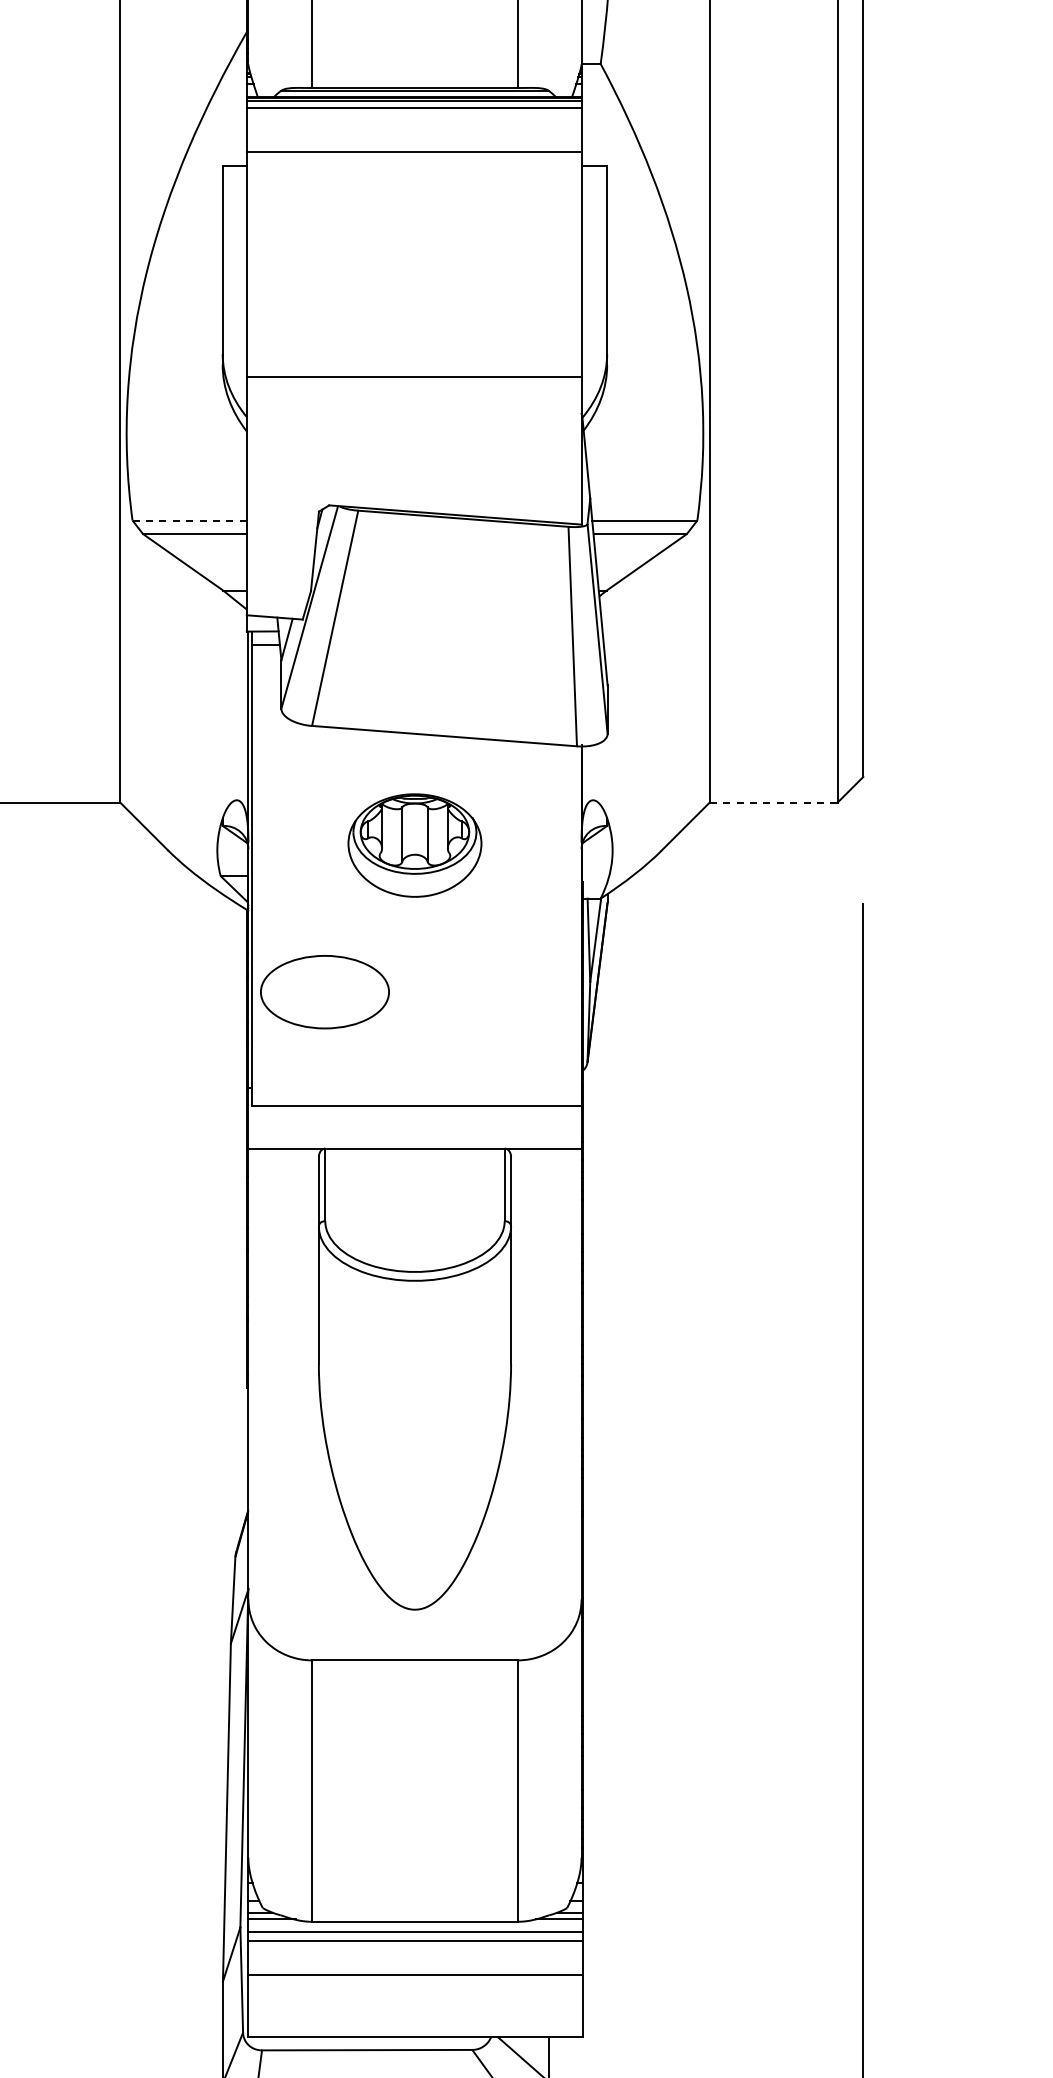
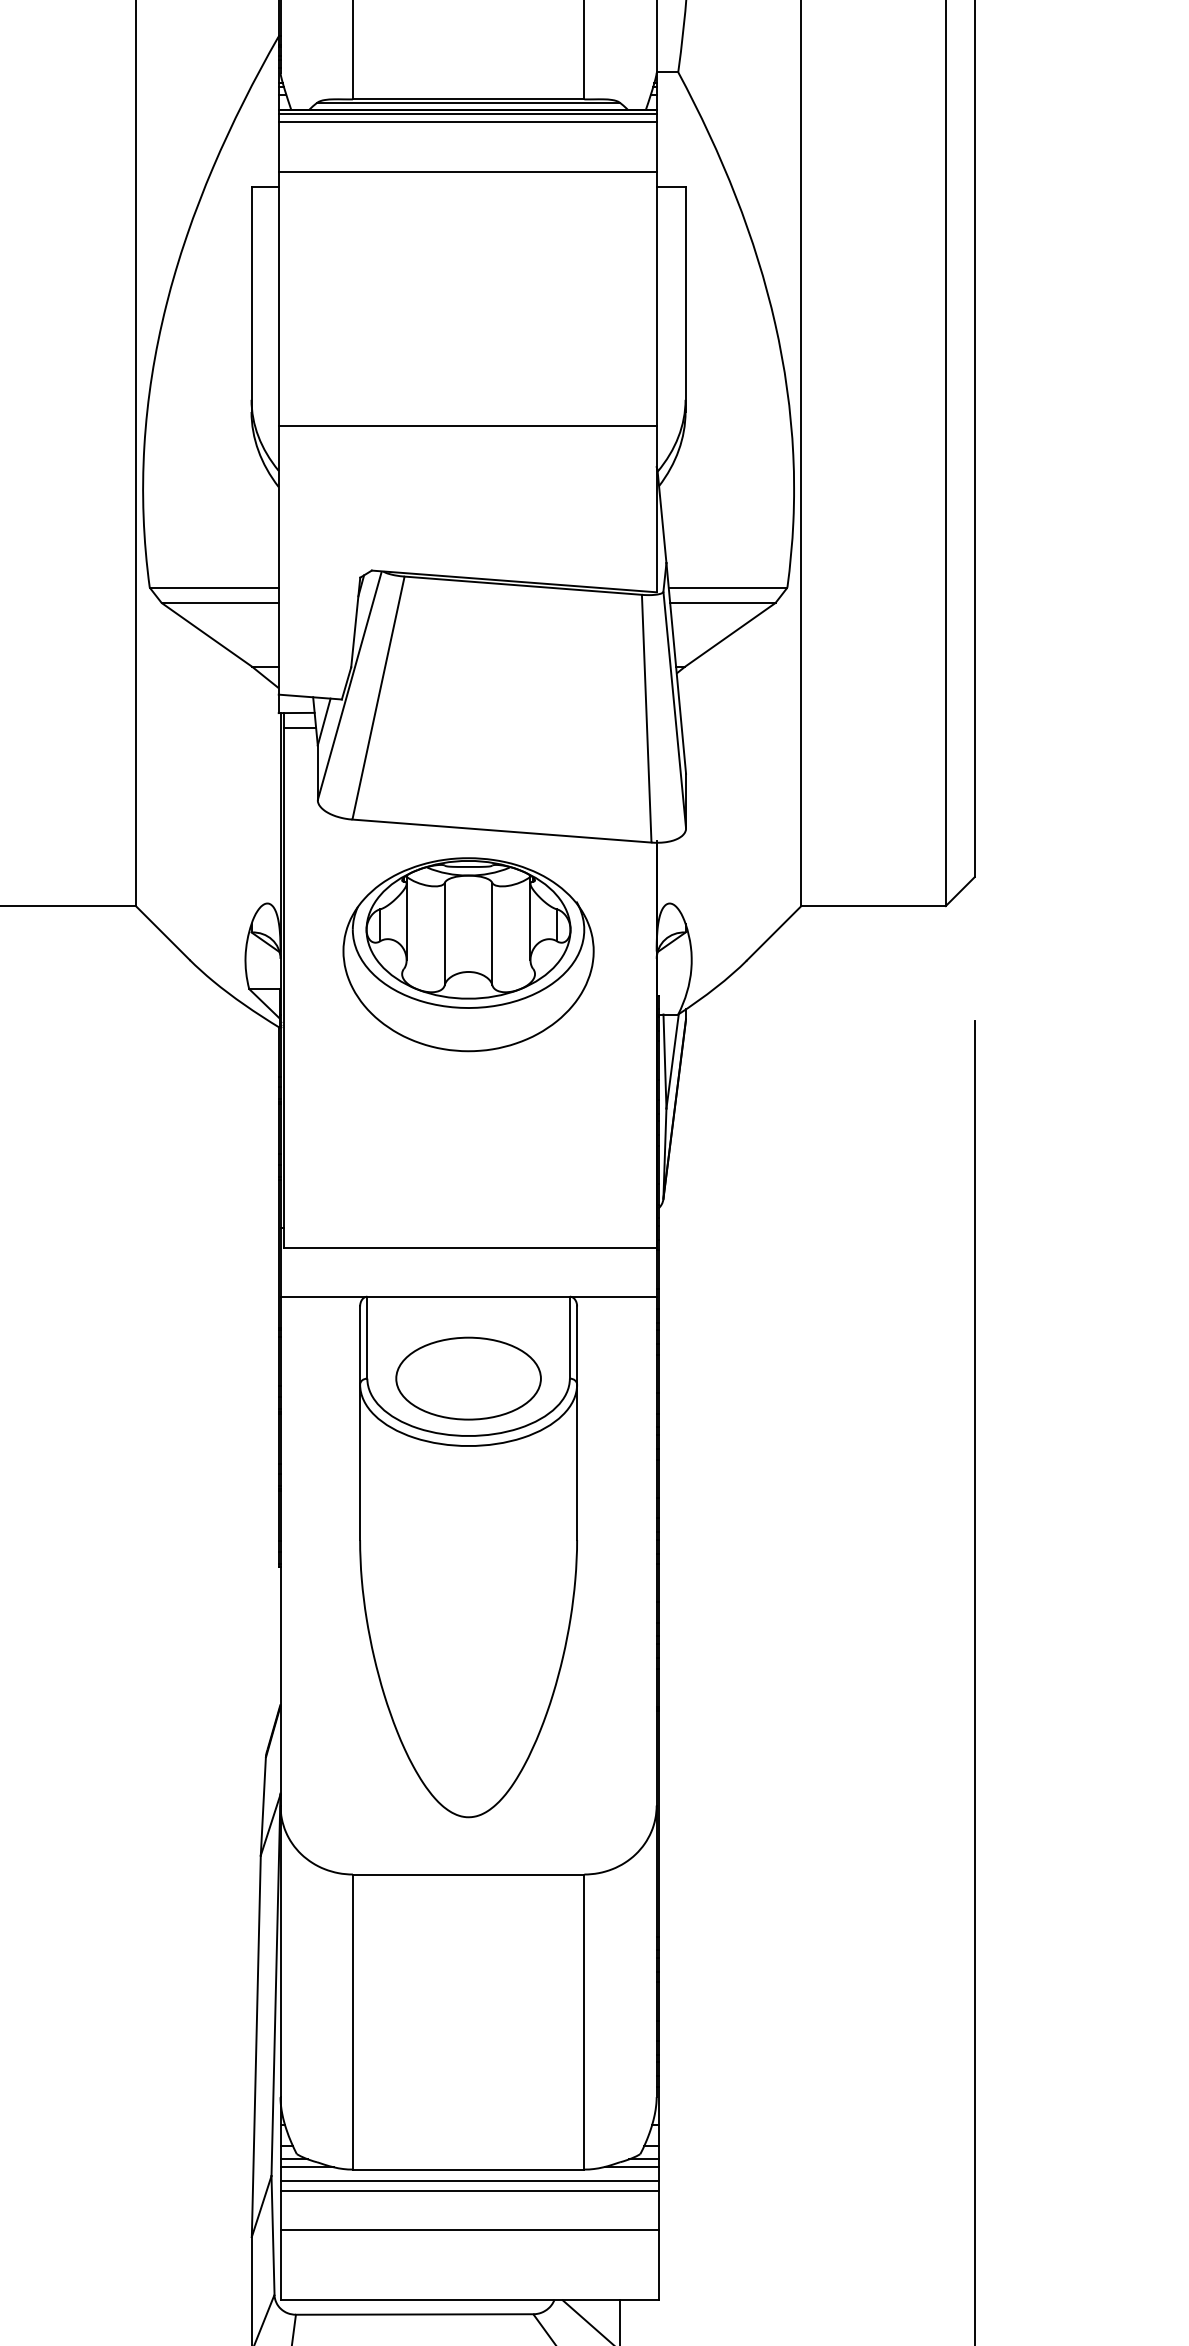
line: (190, 520) -> (215, 587), dashed -> solid
line: (773, 802) -> (873, 906), dashed -> solid
part: (414, 845) -> (468, 954), size x1.67
part: (324, 992) -> (468, 1379), moved

